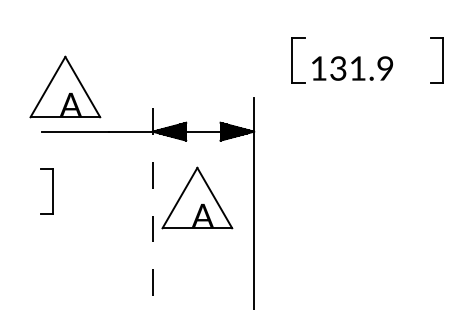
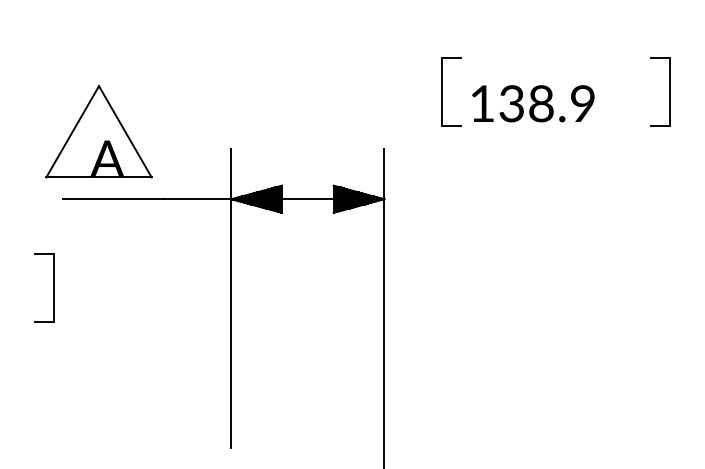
text: (357, 68) -> (540, 103), 131.9 -> 138.9
part: (46, 191) -> (43, 288), moved
line: (152, 197) -> (230, 298), dashed -> solid
part: (197, 197) -> (298, 298), removed

